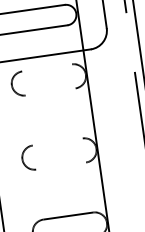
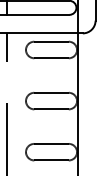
line: (47, 67) -> (51, 41), added
line: (50, 92) -> (51, 58), added
line: (57, 141) -> (51, 92), added
line: (61, 166) -> (51, 109), added

